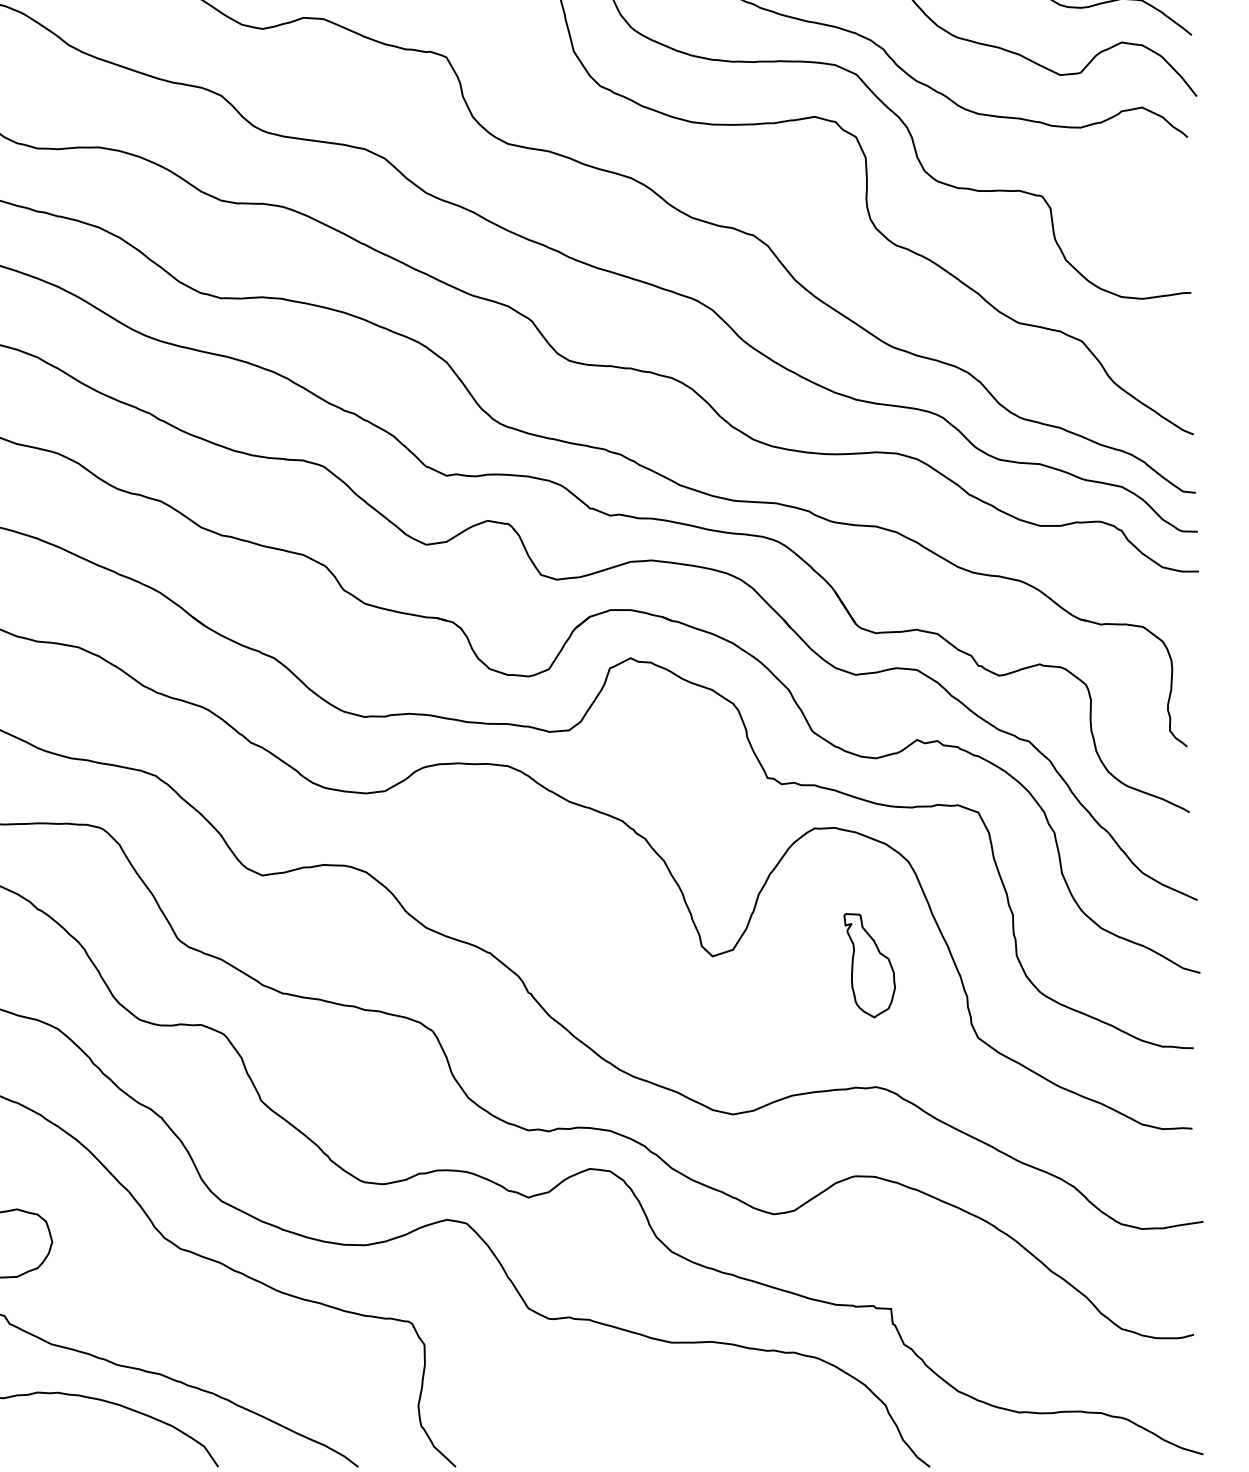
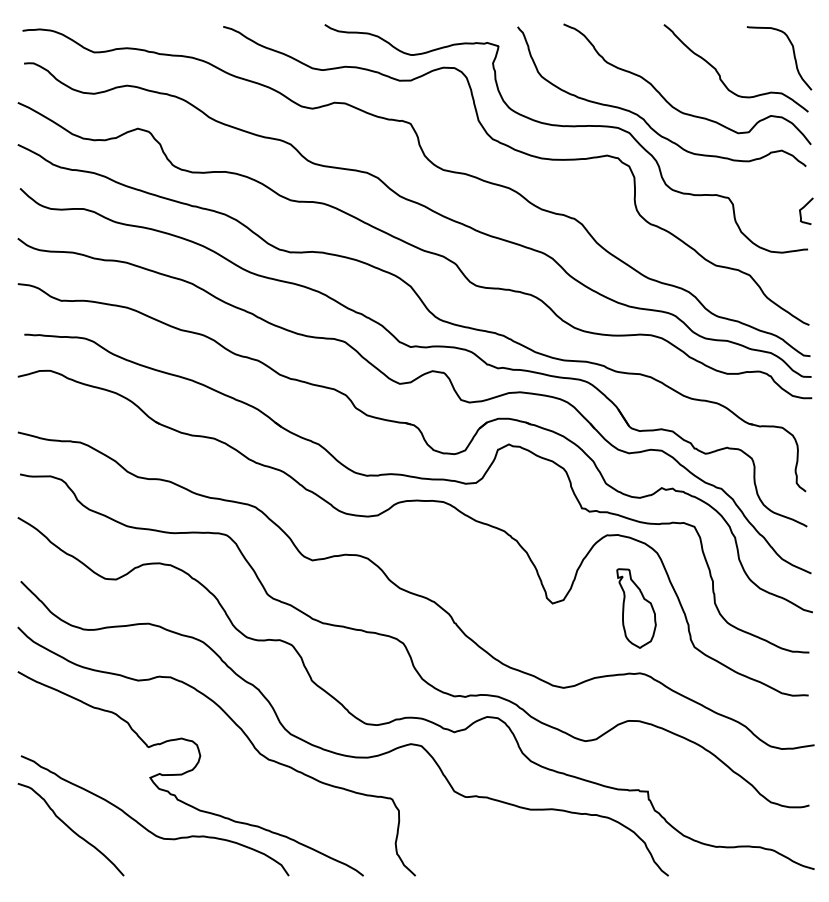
curve: (1184, 214) -> (804, 207), added
part: (869, 965) -> (636, 608), size x1.43

